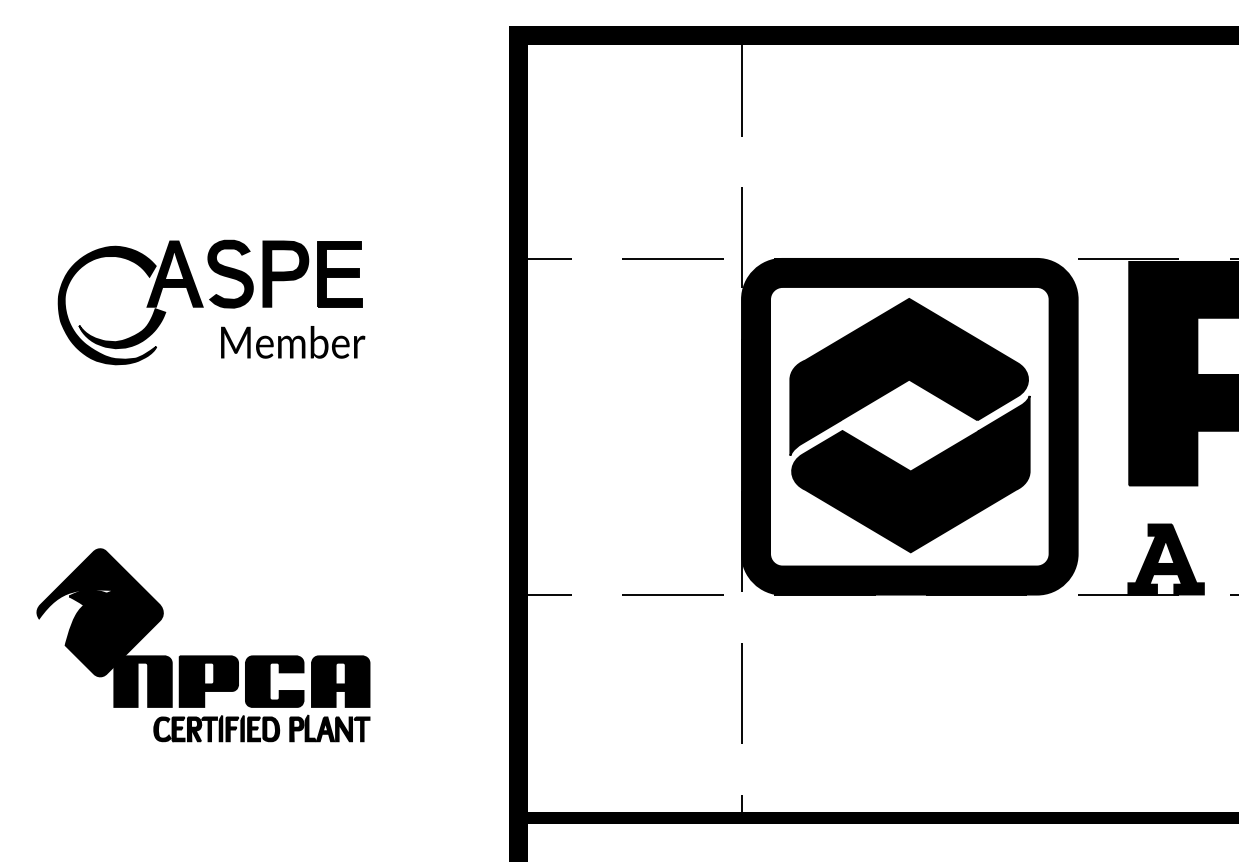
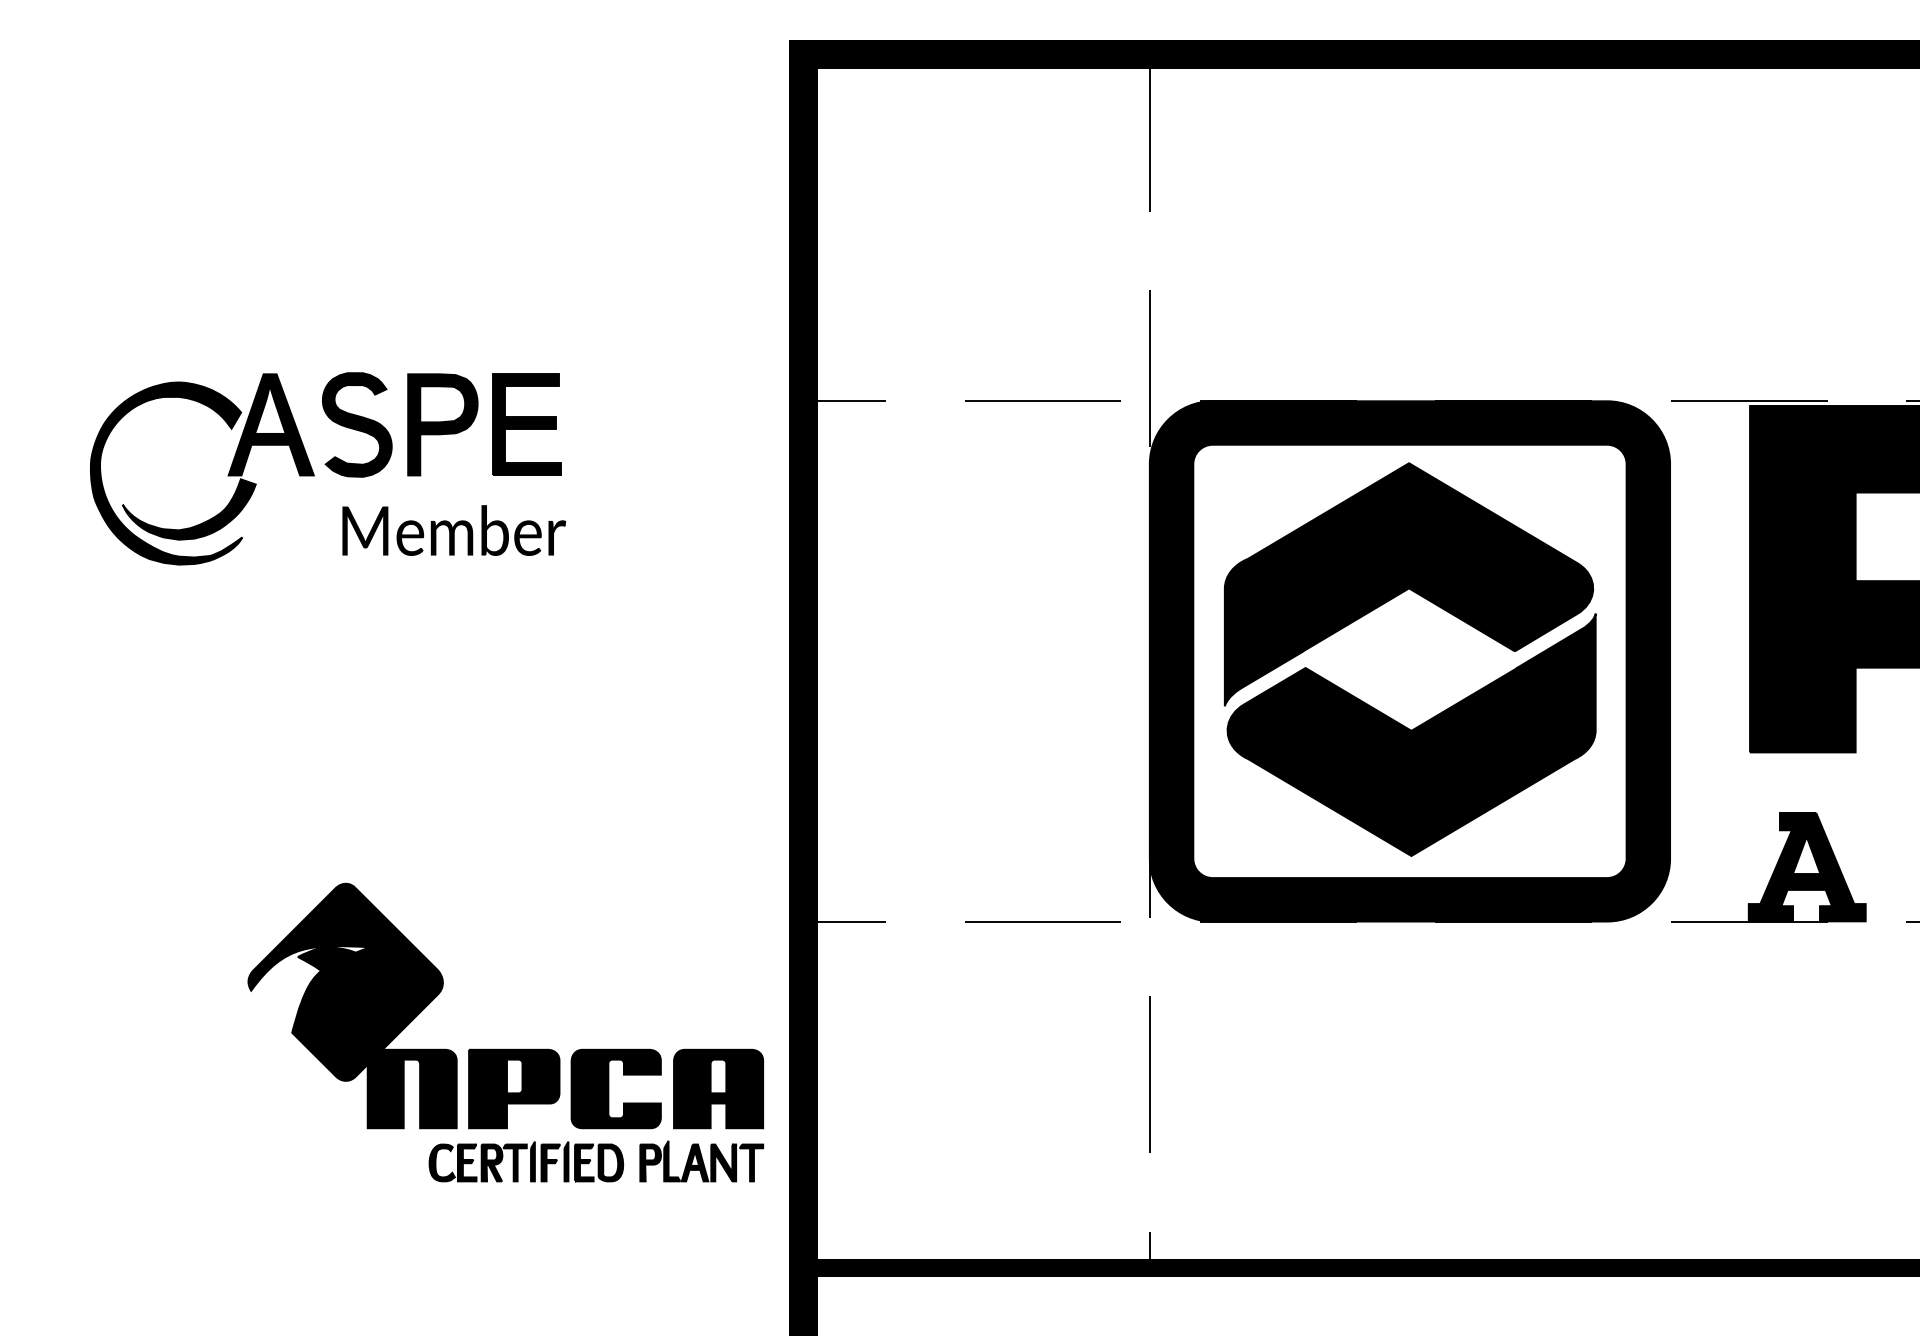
part: (203, 655) -> (505, 1048), moved

